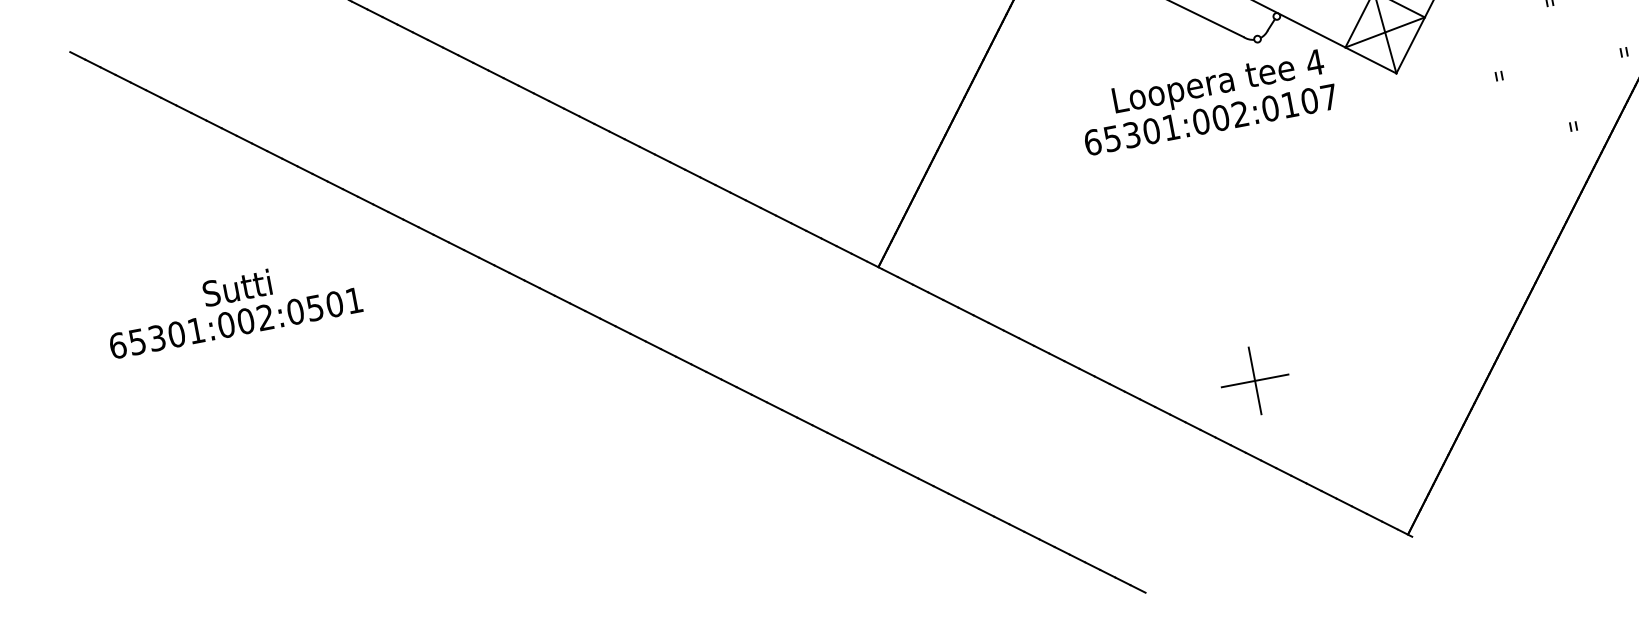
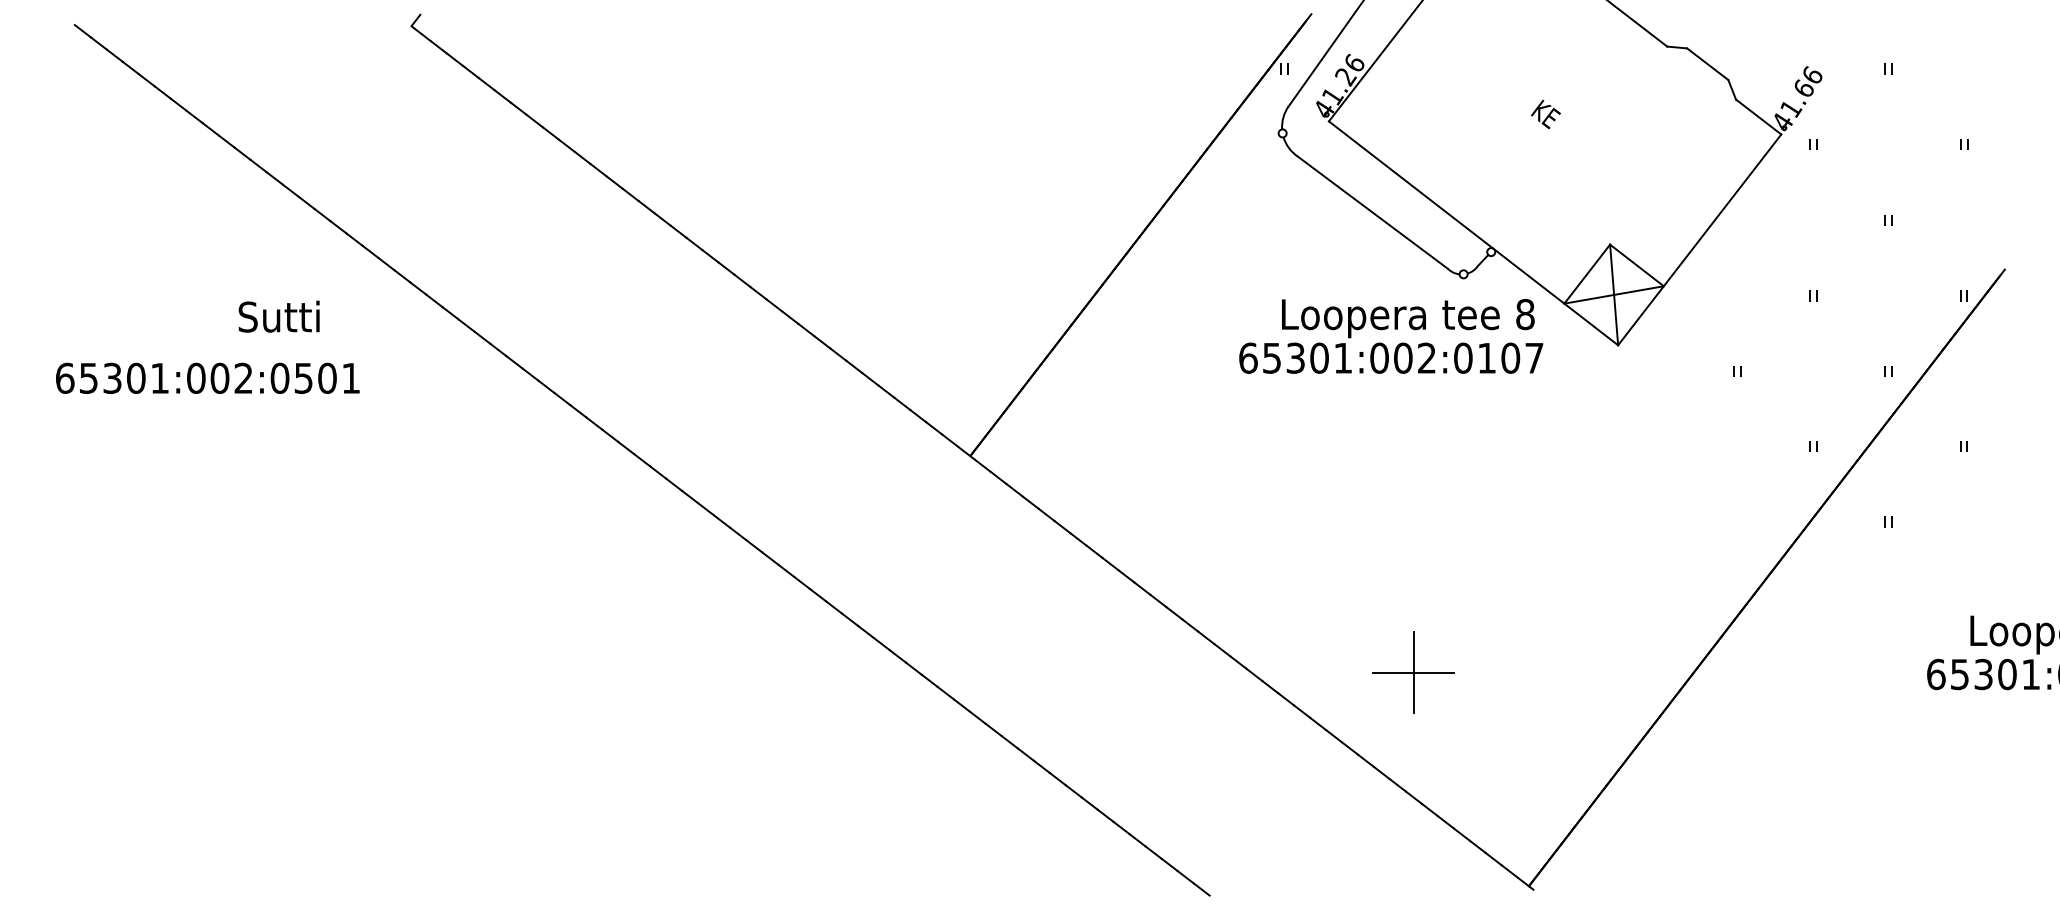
text: (1315, 62) -> (1525, 314), 4 -> 8
text: (236, 288) -> (278, 316), moved
part: (1254, 380) -> (1413, 672), moved

